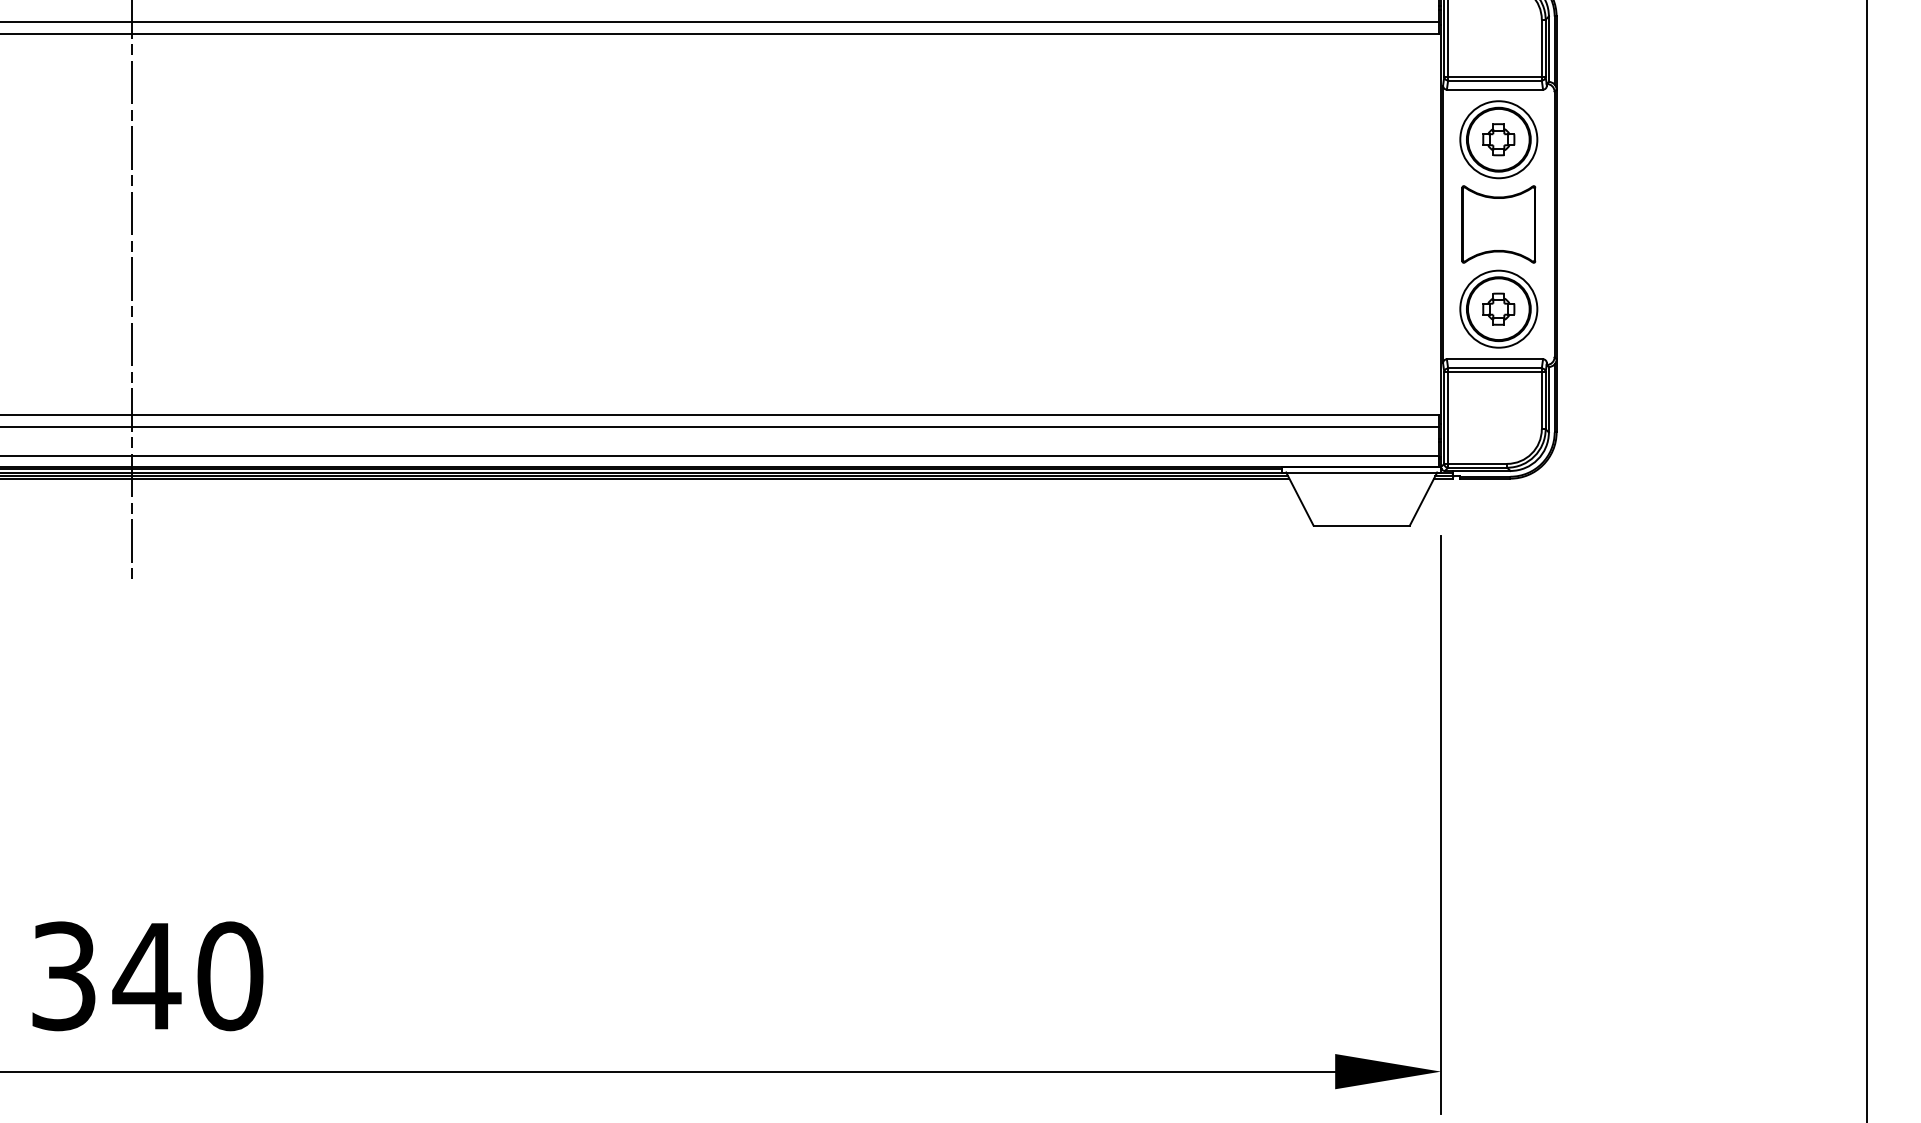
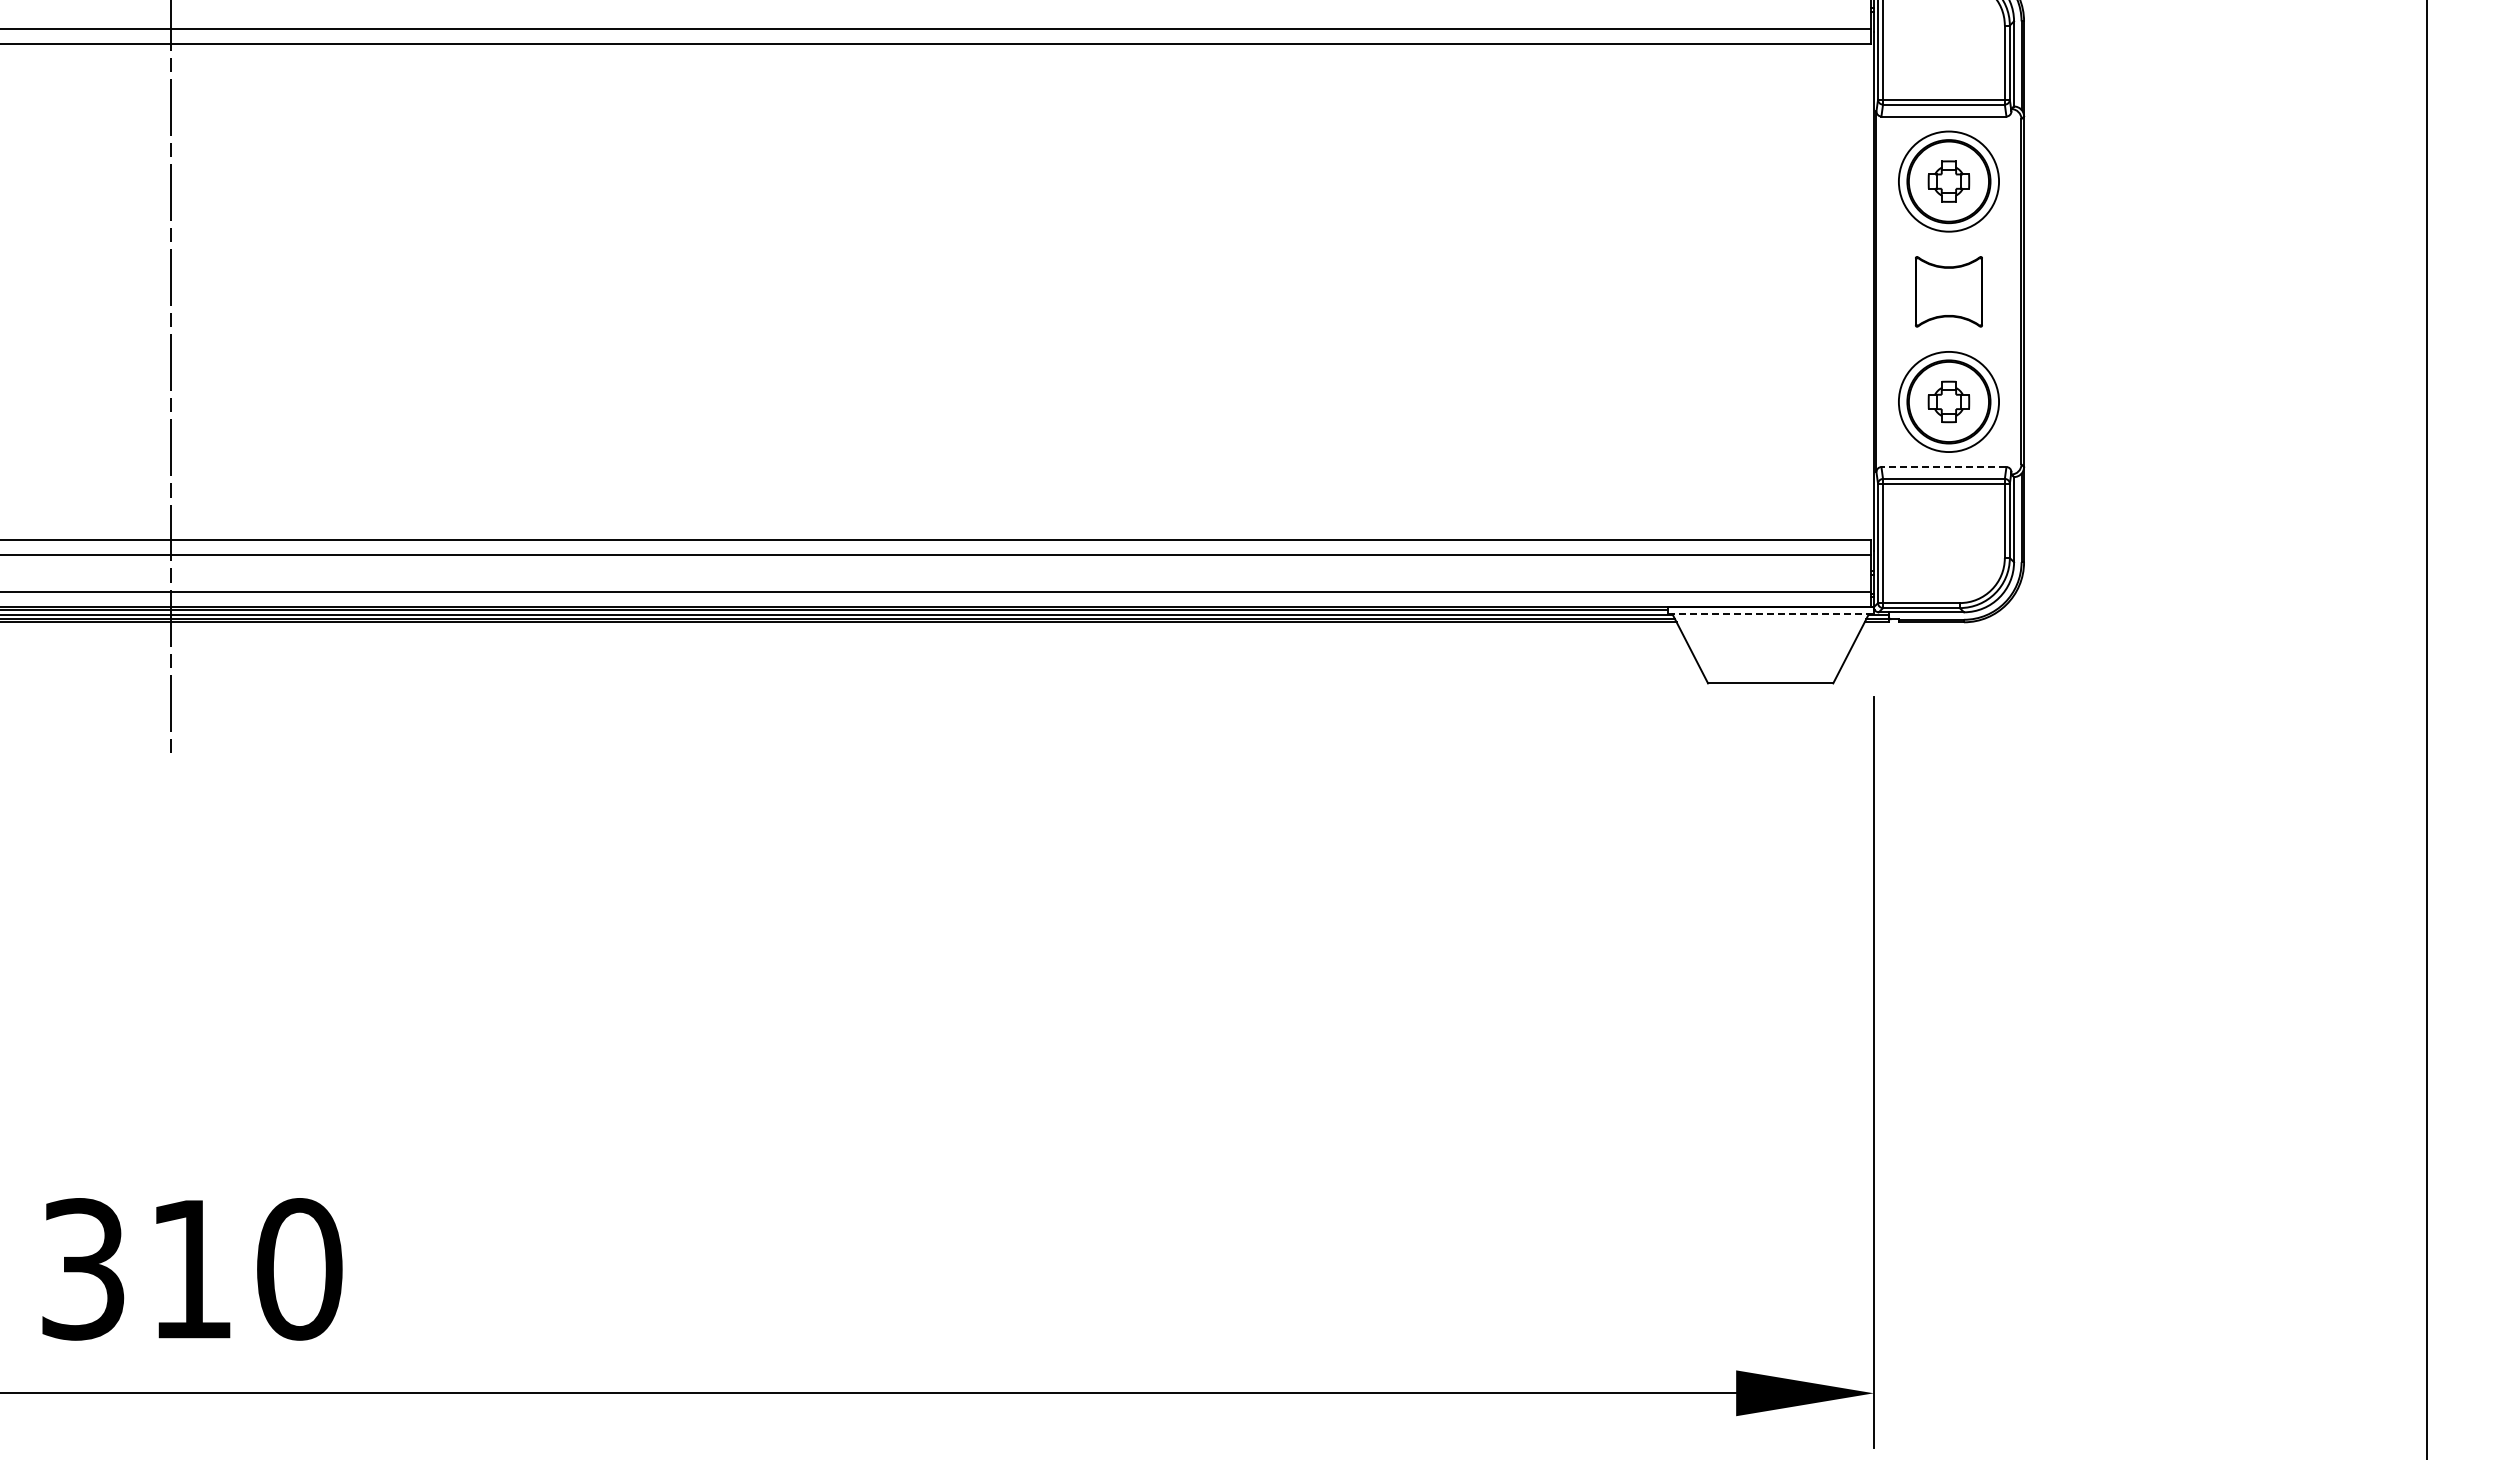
part: (1498, 224) -> (1948, 291), size x0.7
line: (1494, 359) -> (1943, 467), solid -> dashed
line: (1362, 472) -> (1771, 614), solid -> dashed
text: (147, 976) -> (191, 1269), 340 -> 310

